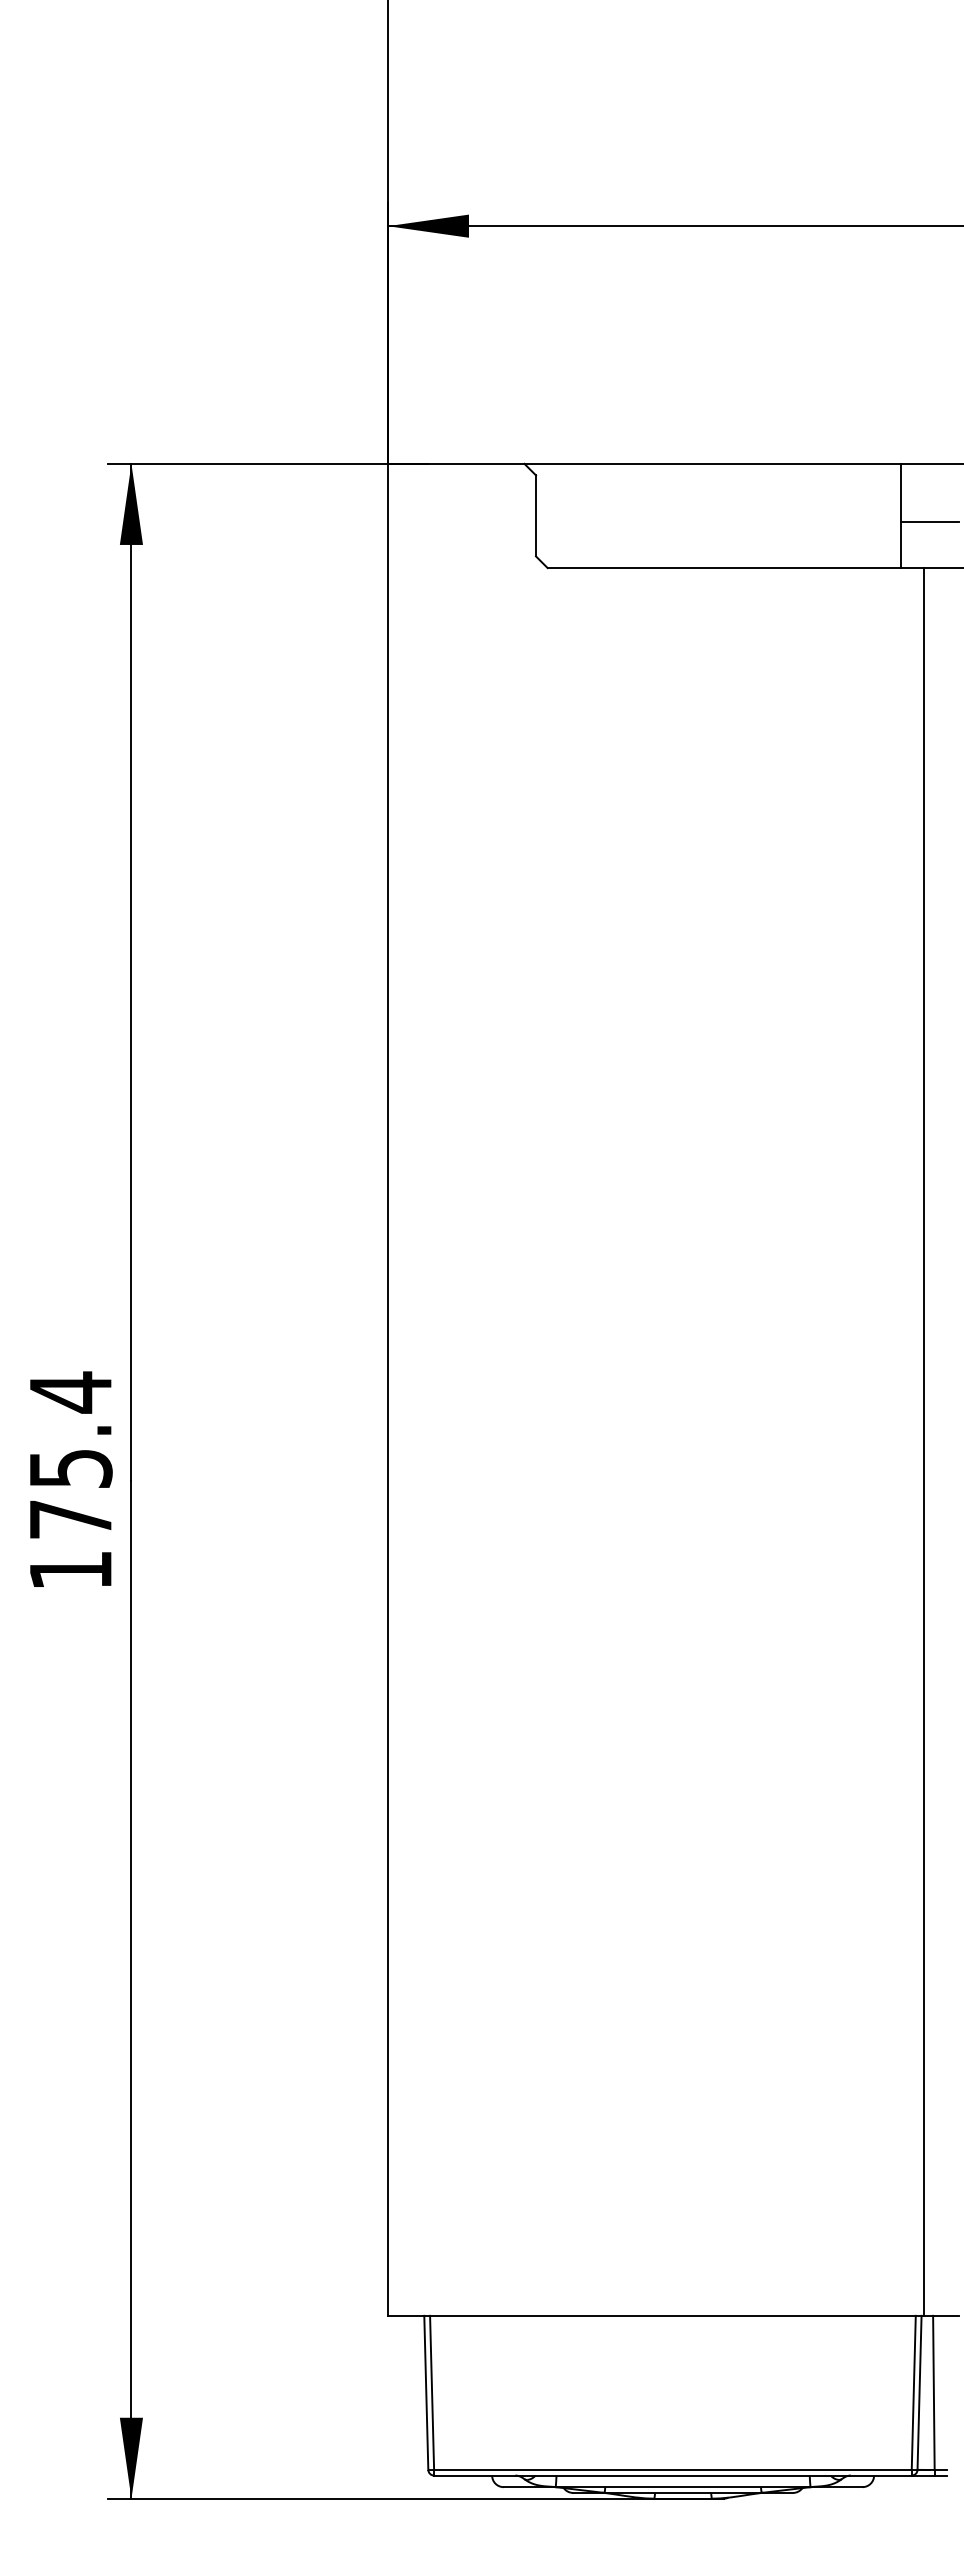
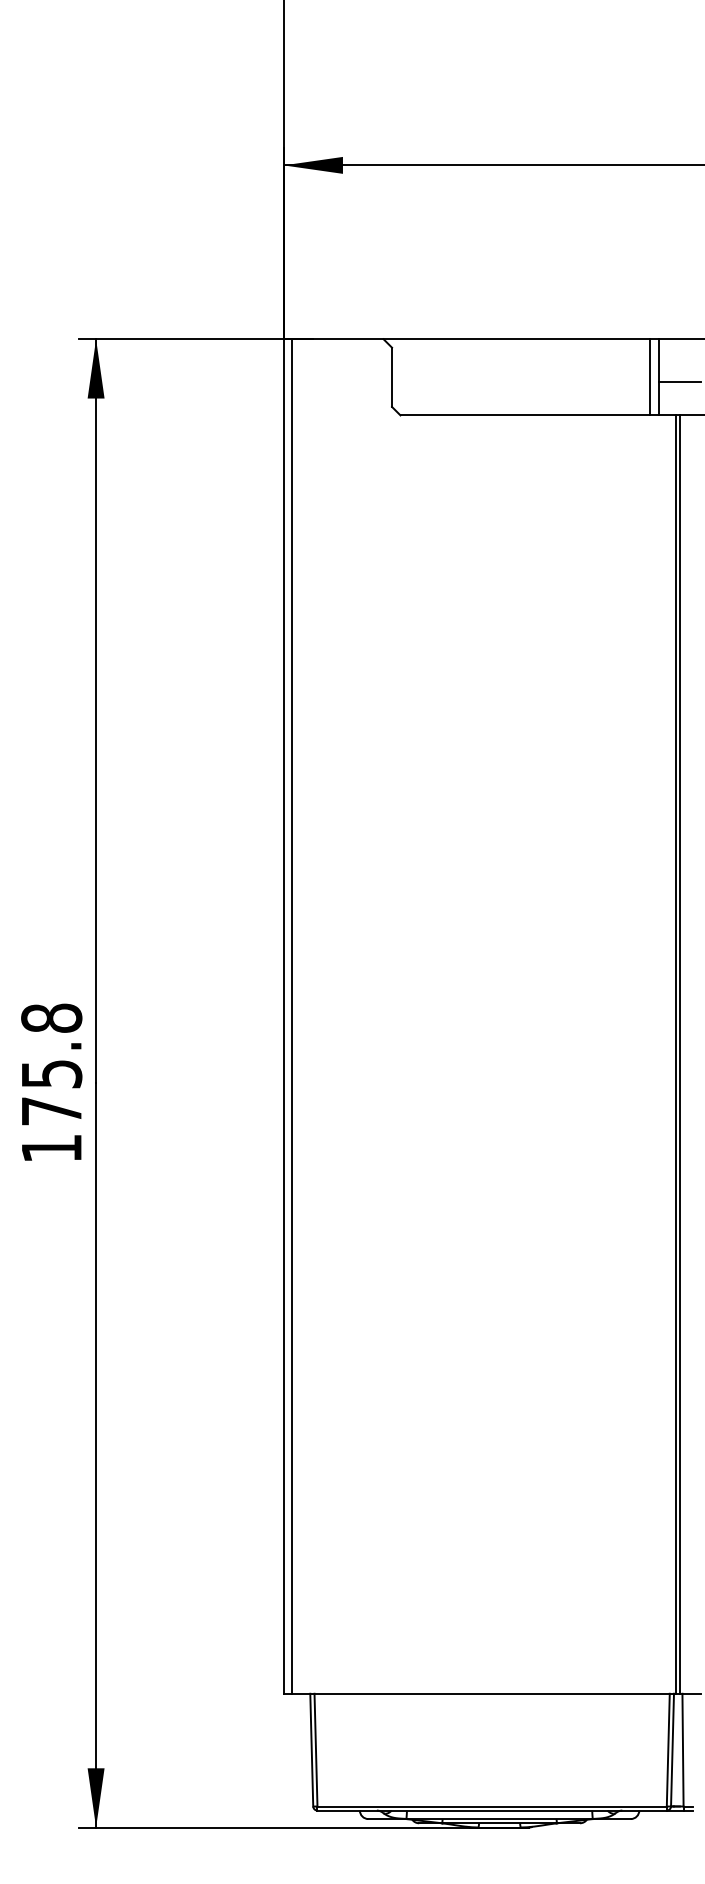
line: (889, 515) -> (650, 376), added
line: (399, 1389) -> (292, 1016), added
text: (70, 1392) -> (51, 1018), 175.4 -> 175.8
line: (929, 1441) -> (679, 1054), added

